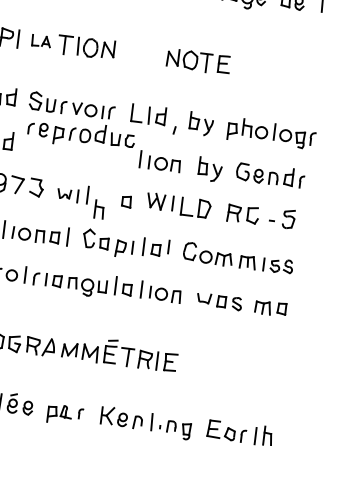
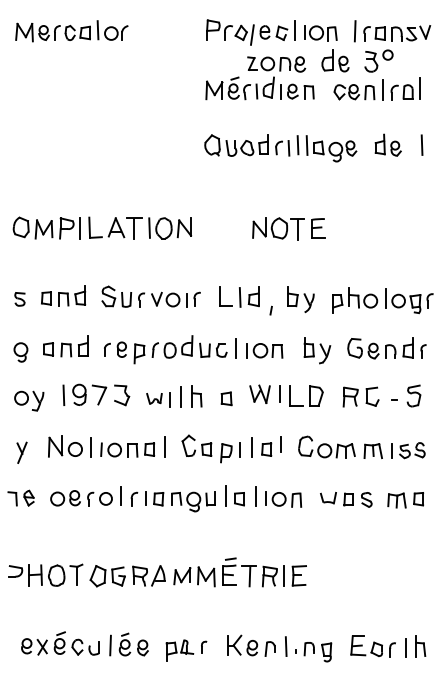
part: (41, 41) -> (106, 227), size x1.67
part: (81, 134) -> (165, 349), moved
part: (99, 209) -> (196, 396), moved

